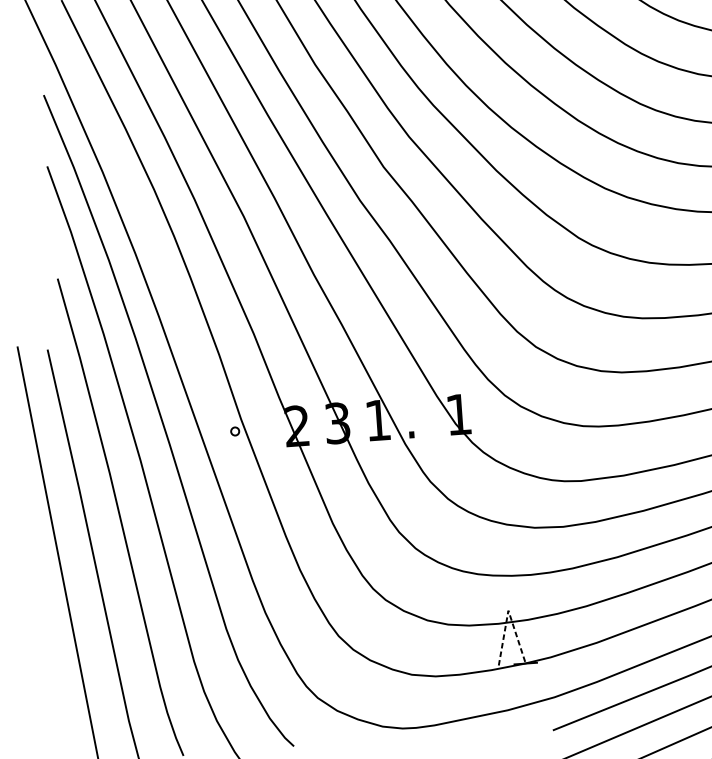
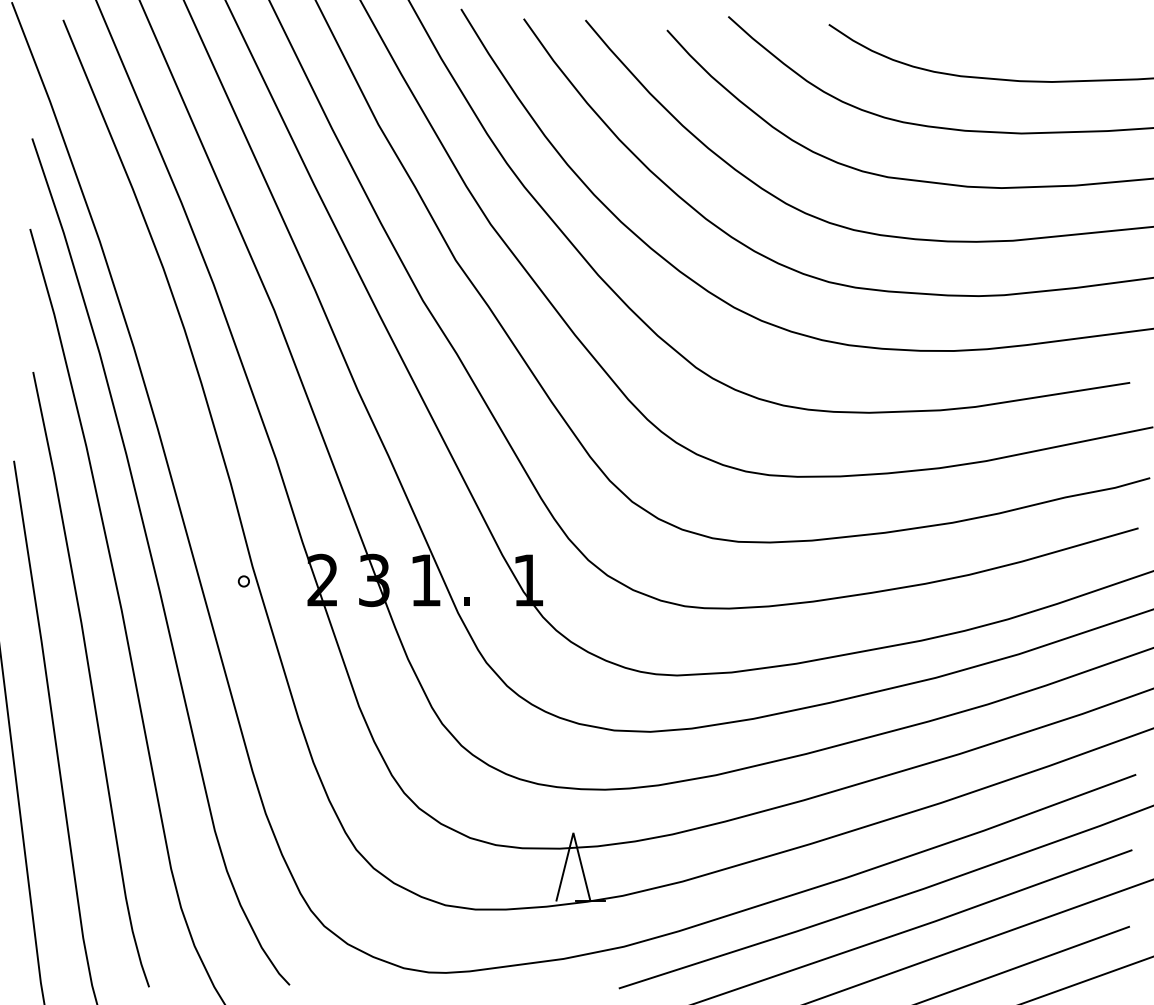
line: (508, 610) -> (573, 832), dashed -> solid

